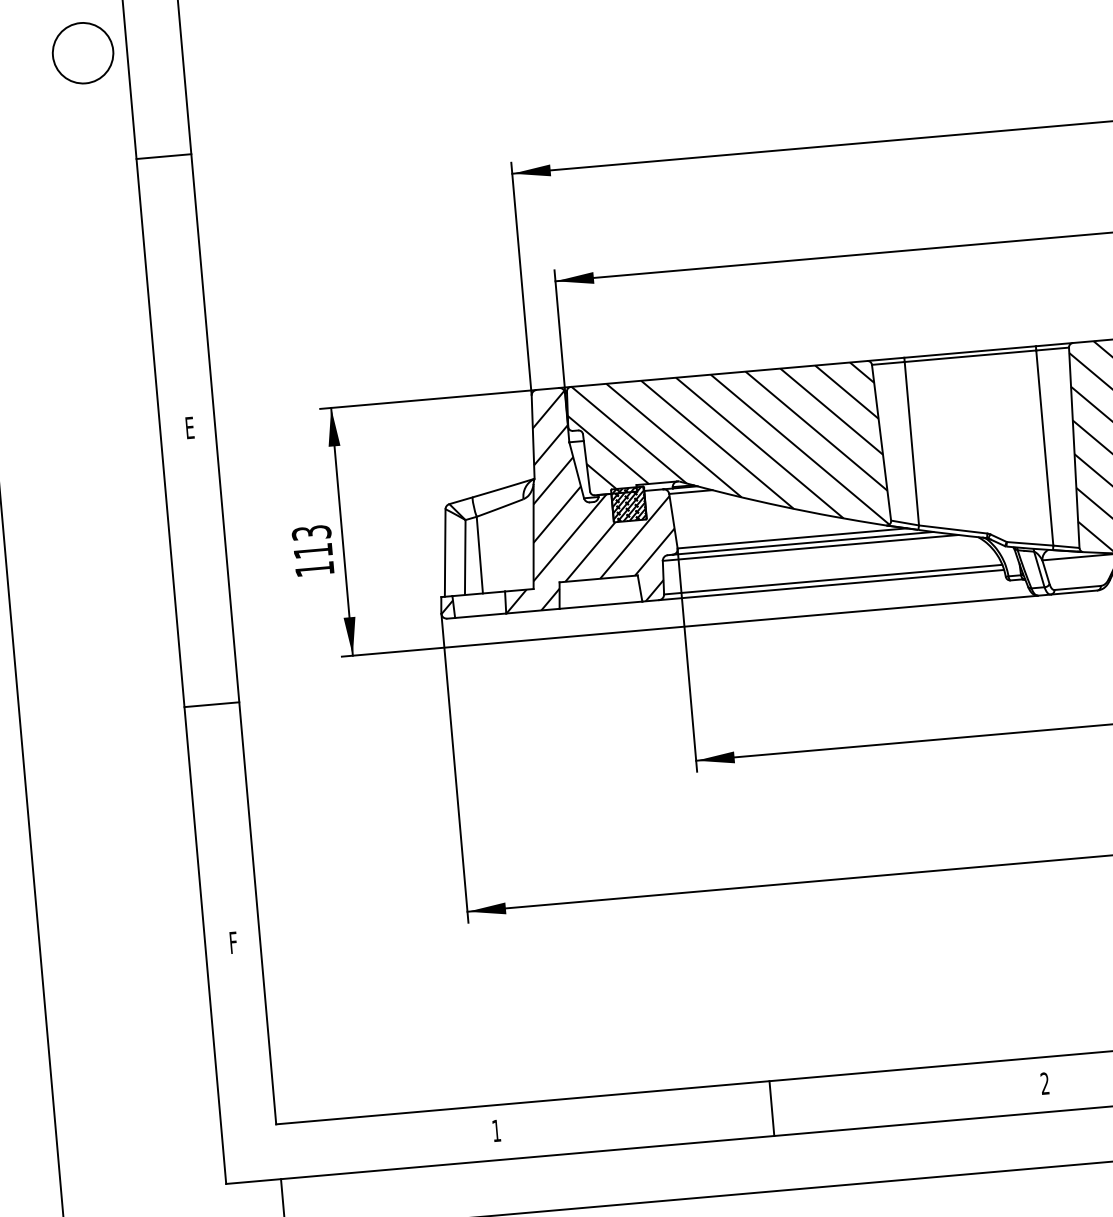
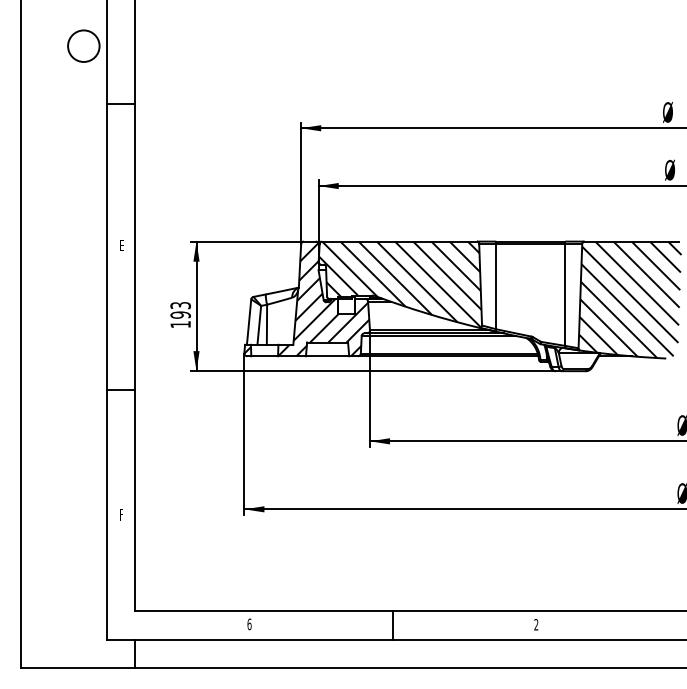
hatch: (628, 503) -> (346, 304), removed
text: (312, 549) -> (180, 314), 113 -> 193
text: (496, 1131) -> (249, 624), 1 -> 6

